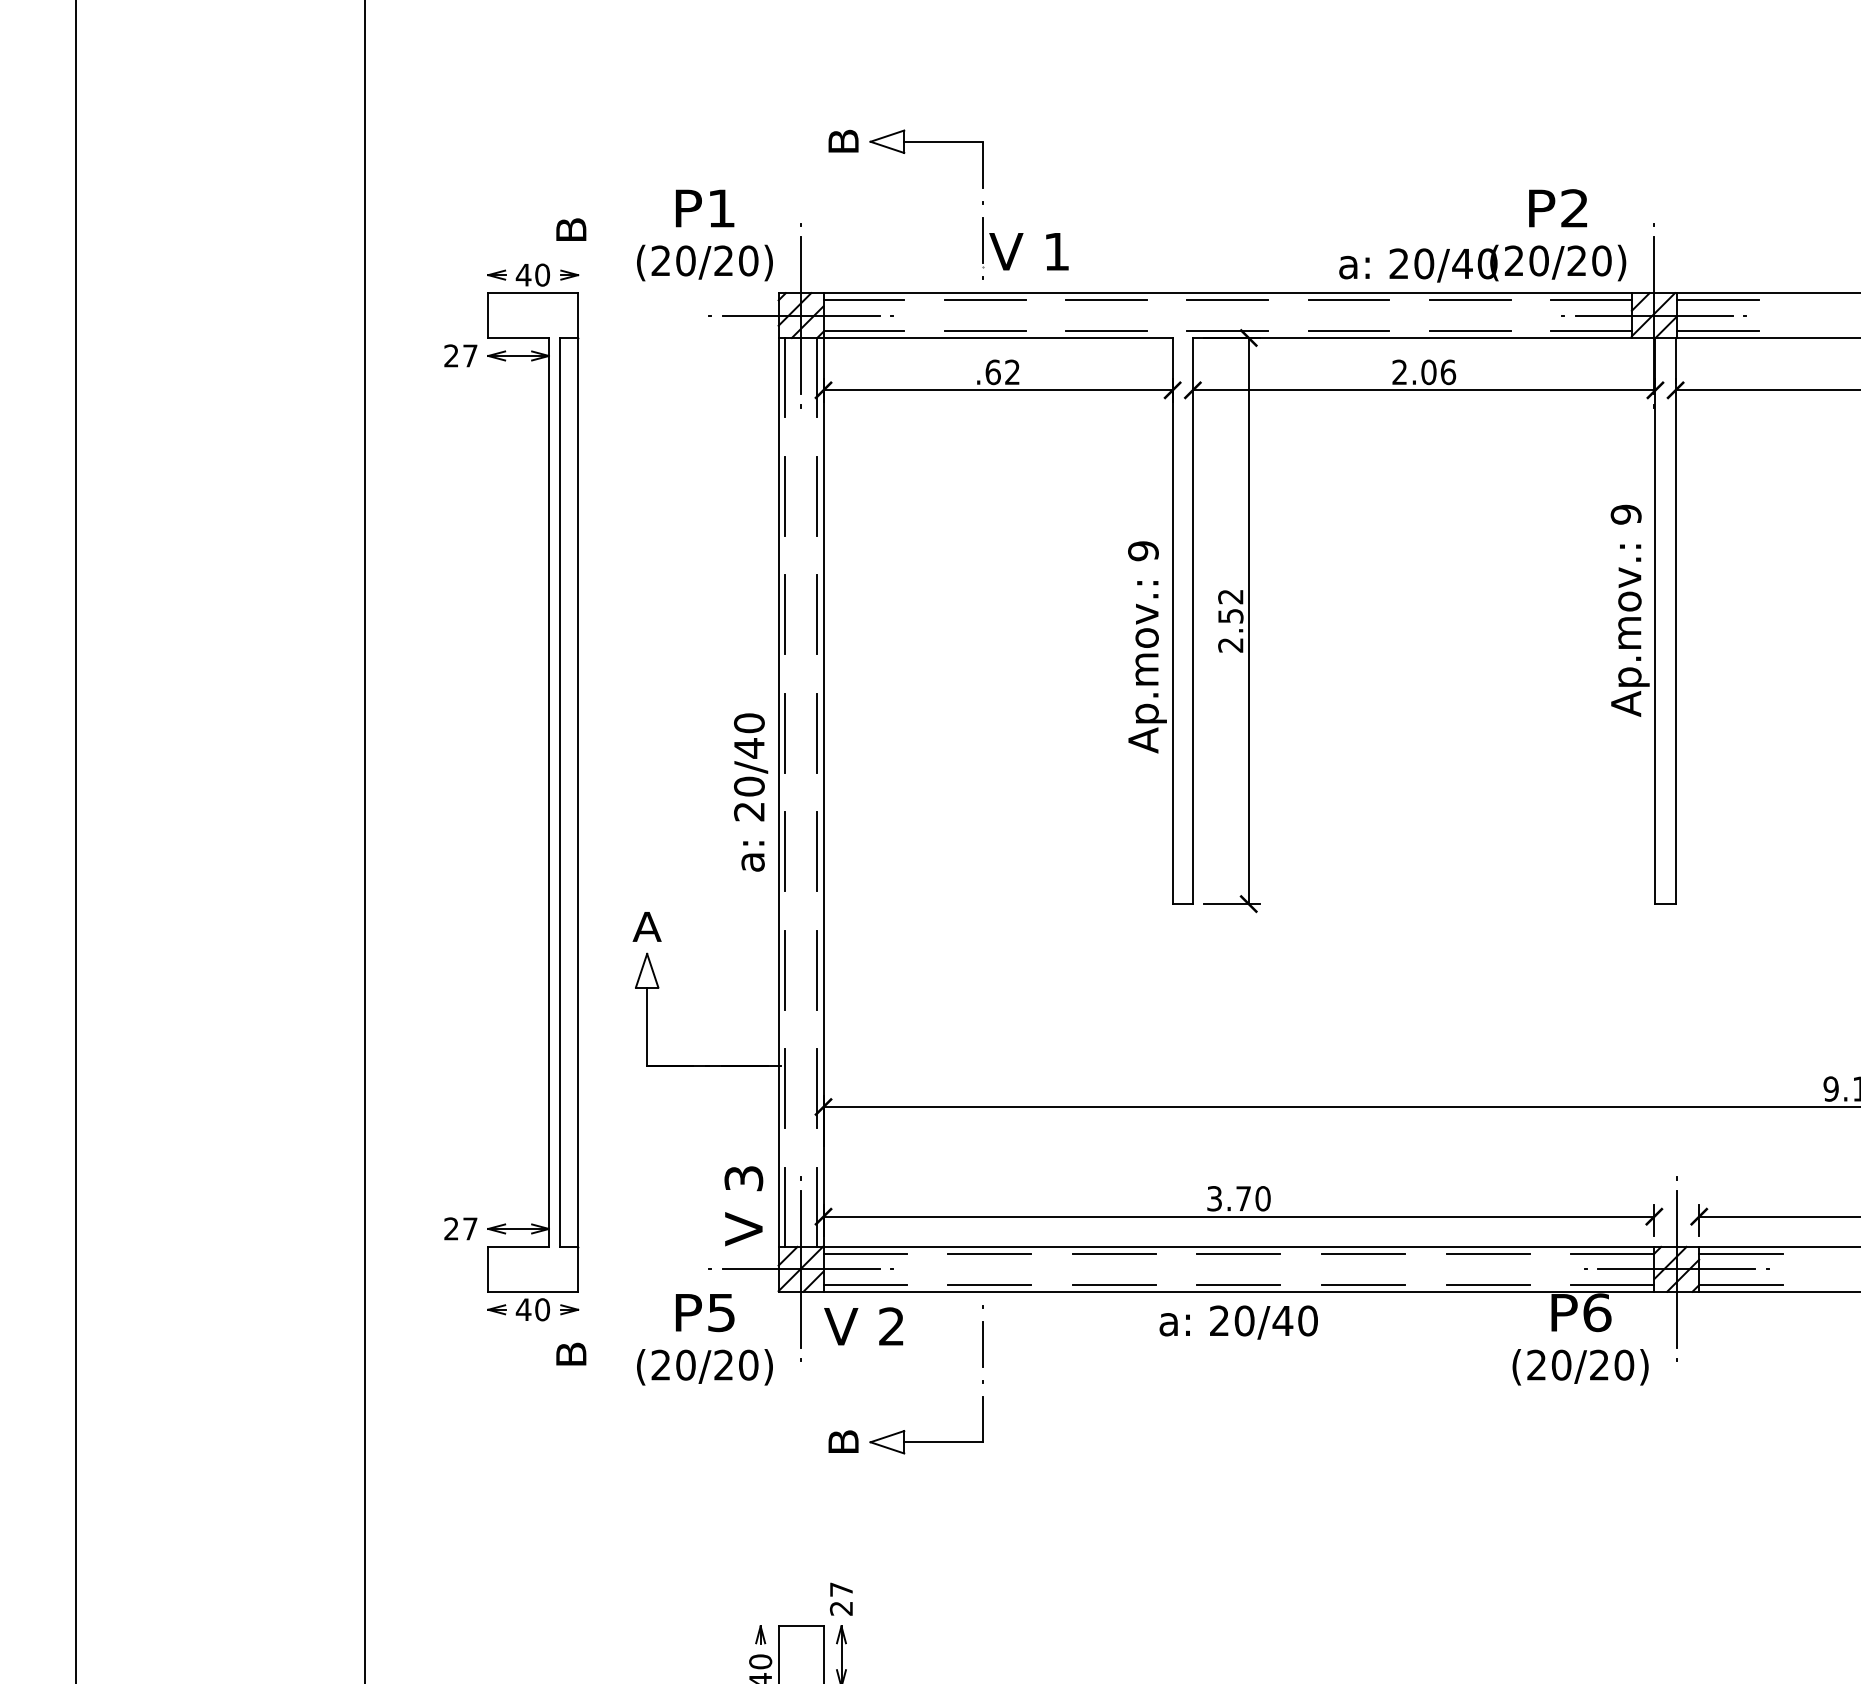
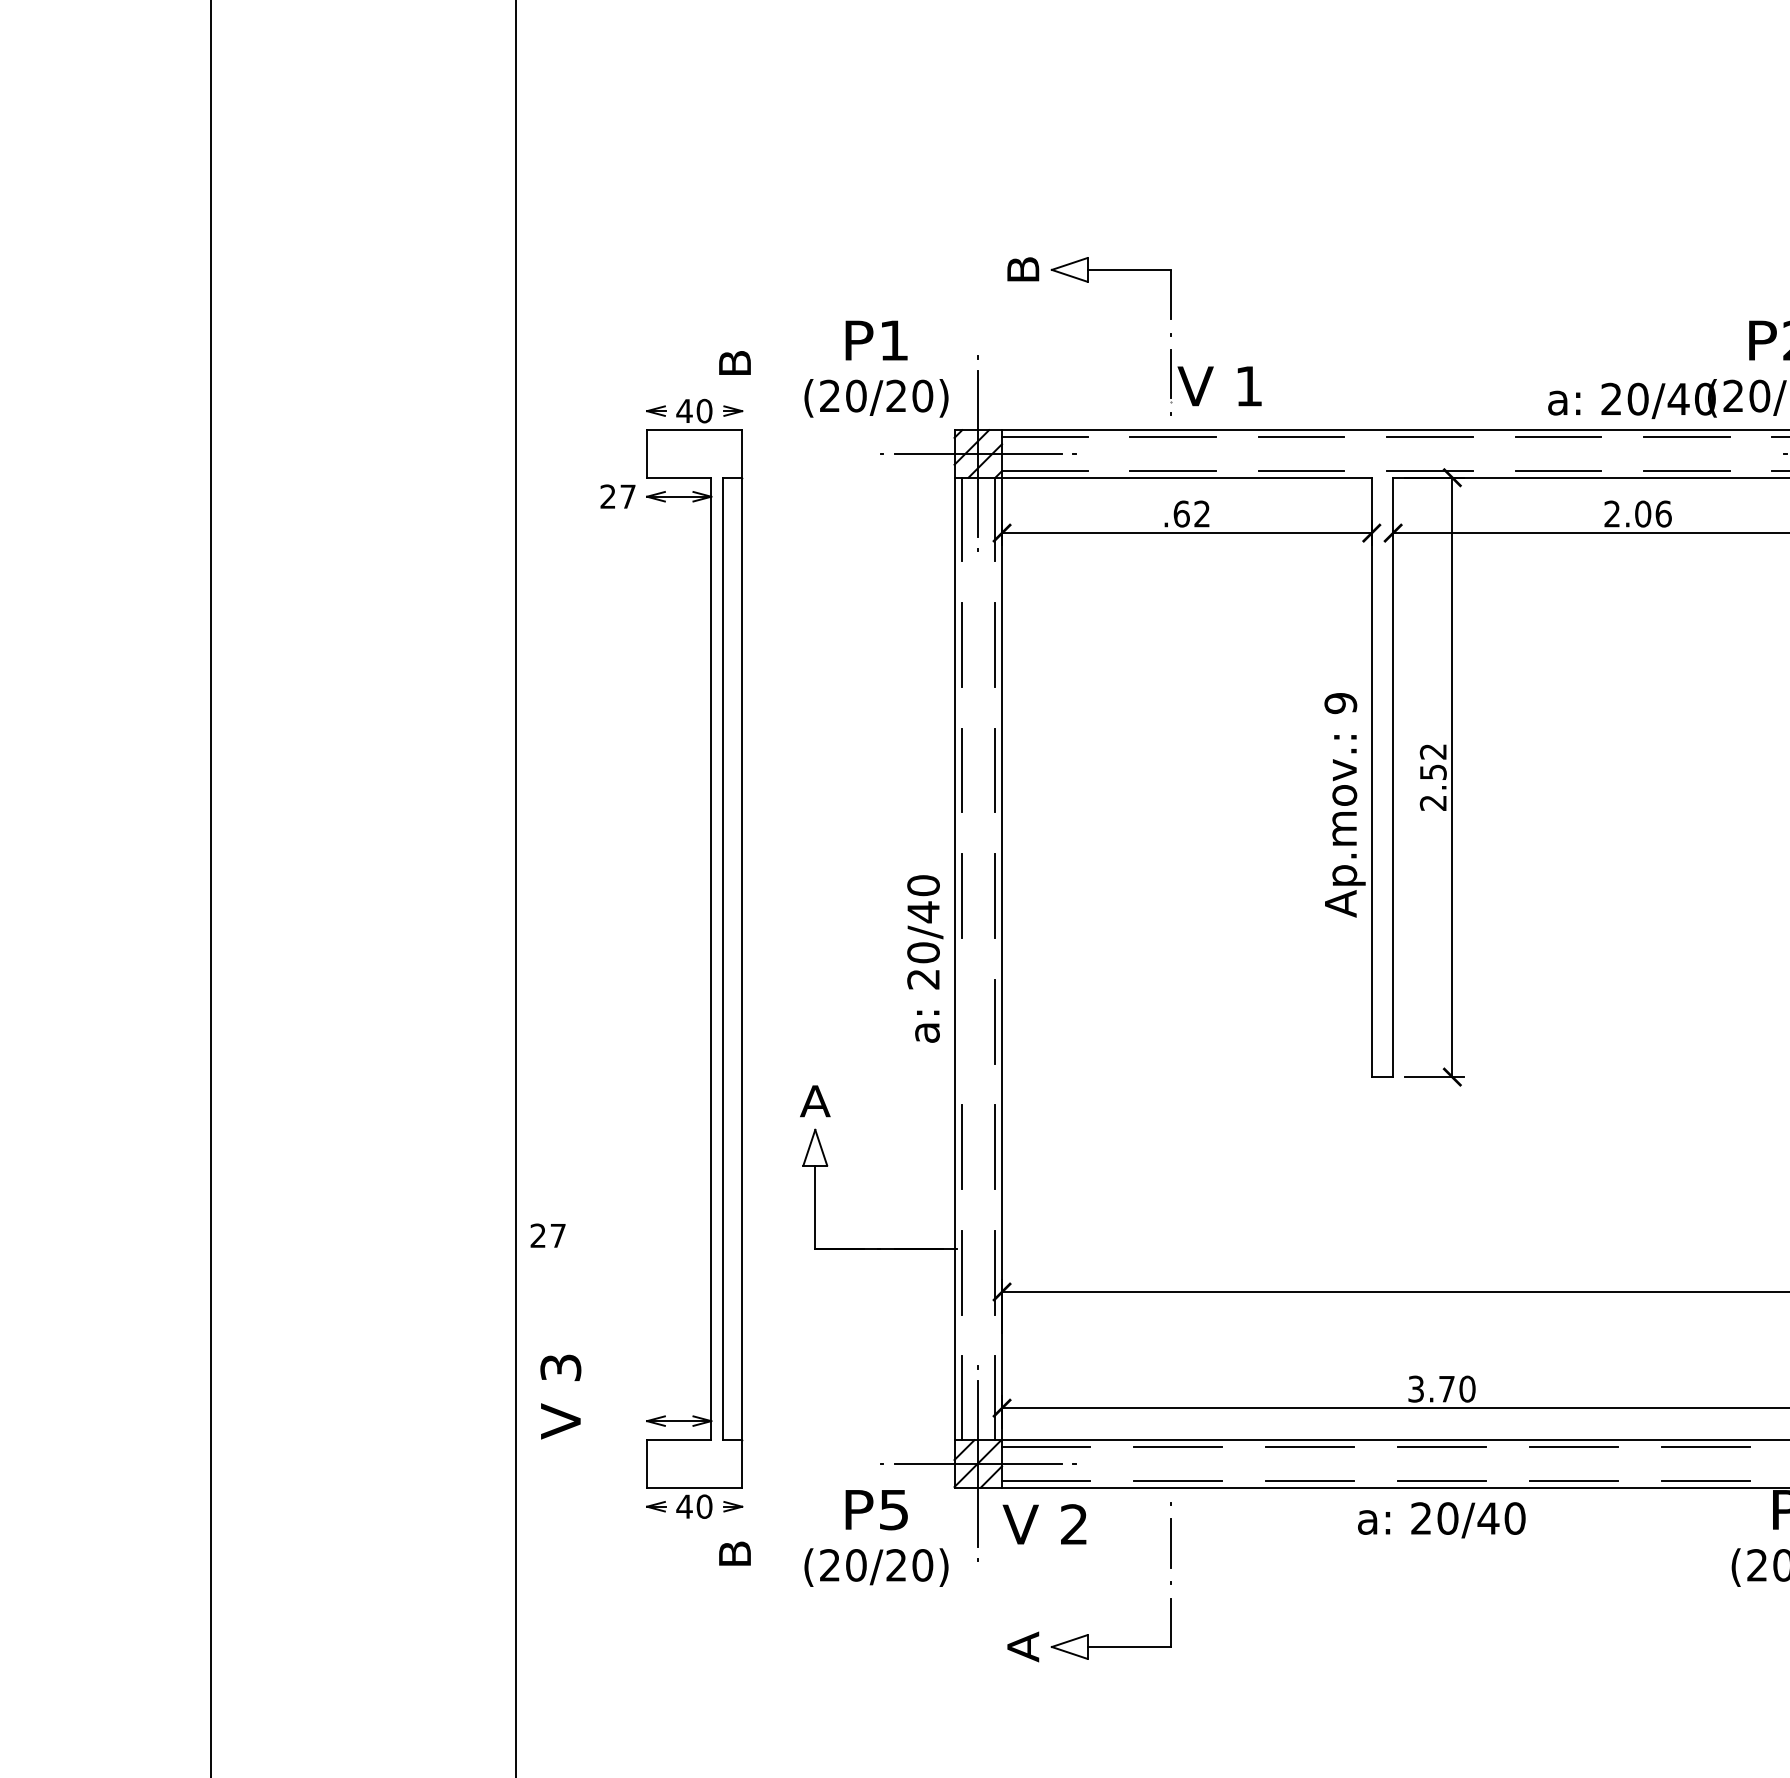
line: (785, 851) -> (961, 1021), removed
text: (743, 1206) -> (560, 1397), moved
text: (460, 1228) -> (547, 1235), moved
text: (843, 1441) -> (1023, 1646), B -> A

